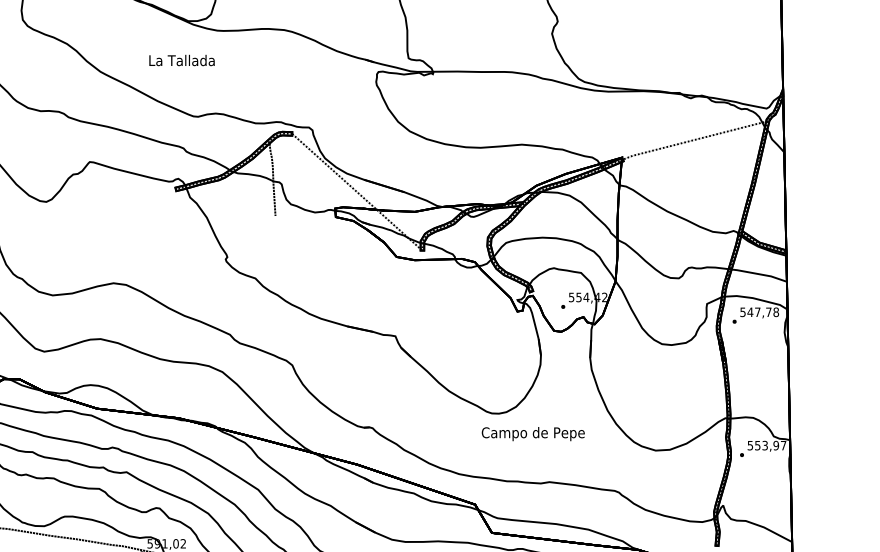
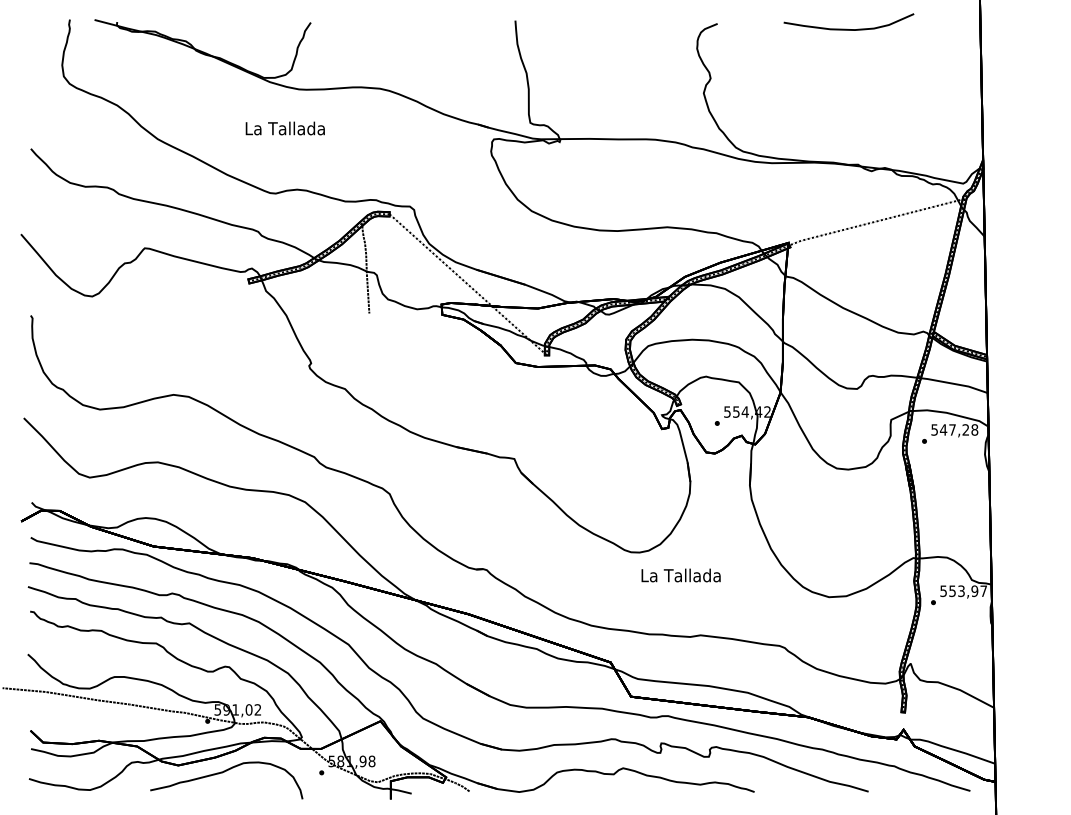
text: (181, 60) -> (284, 128), moved
text: (768, 311) -> (965, 429), 547,78 -> 547,28
text: (532, 433) -> (680, 576), Campo de Pepe -> La Tallada

